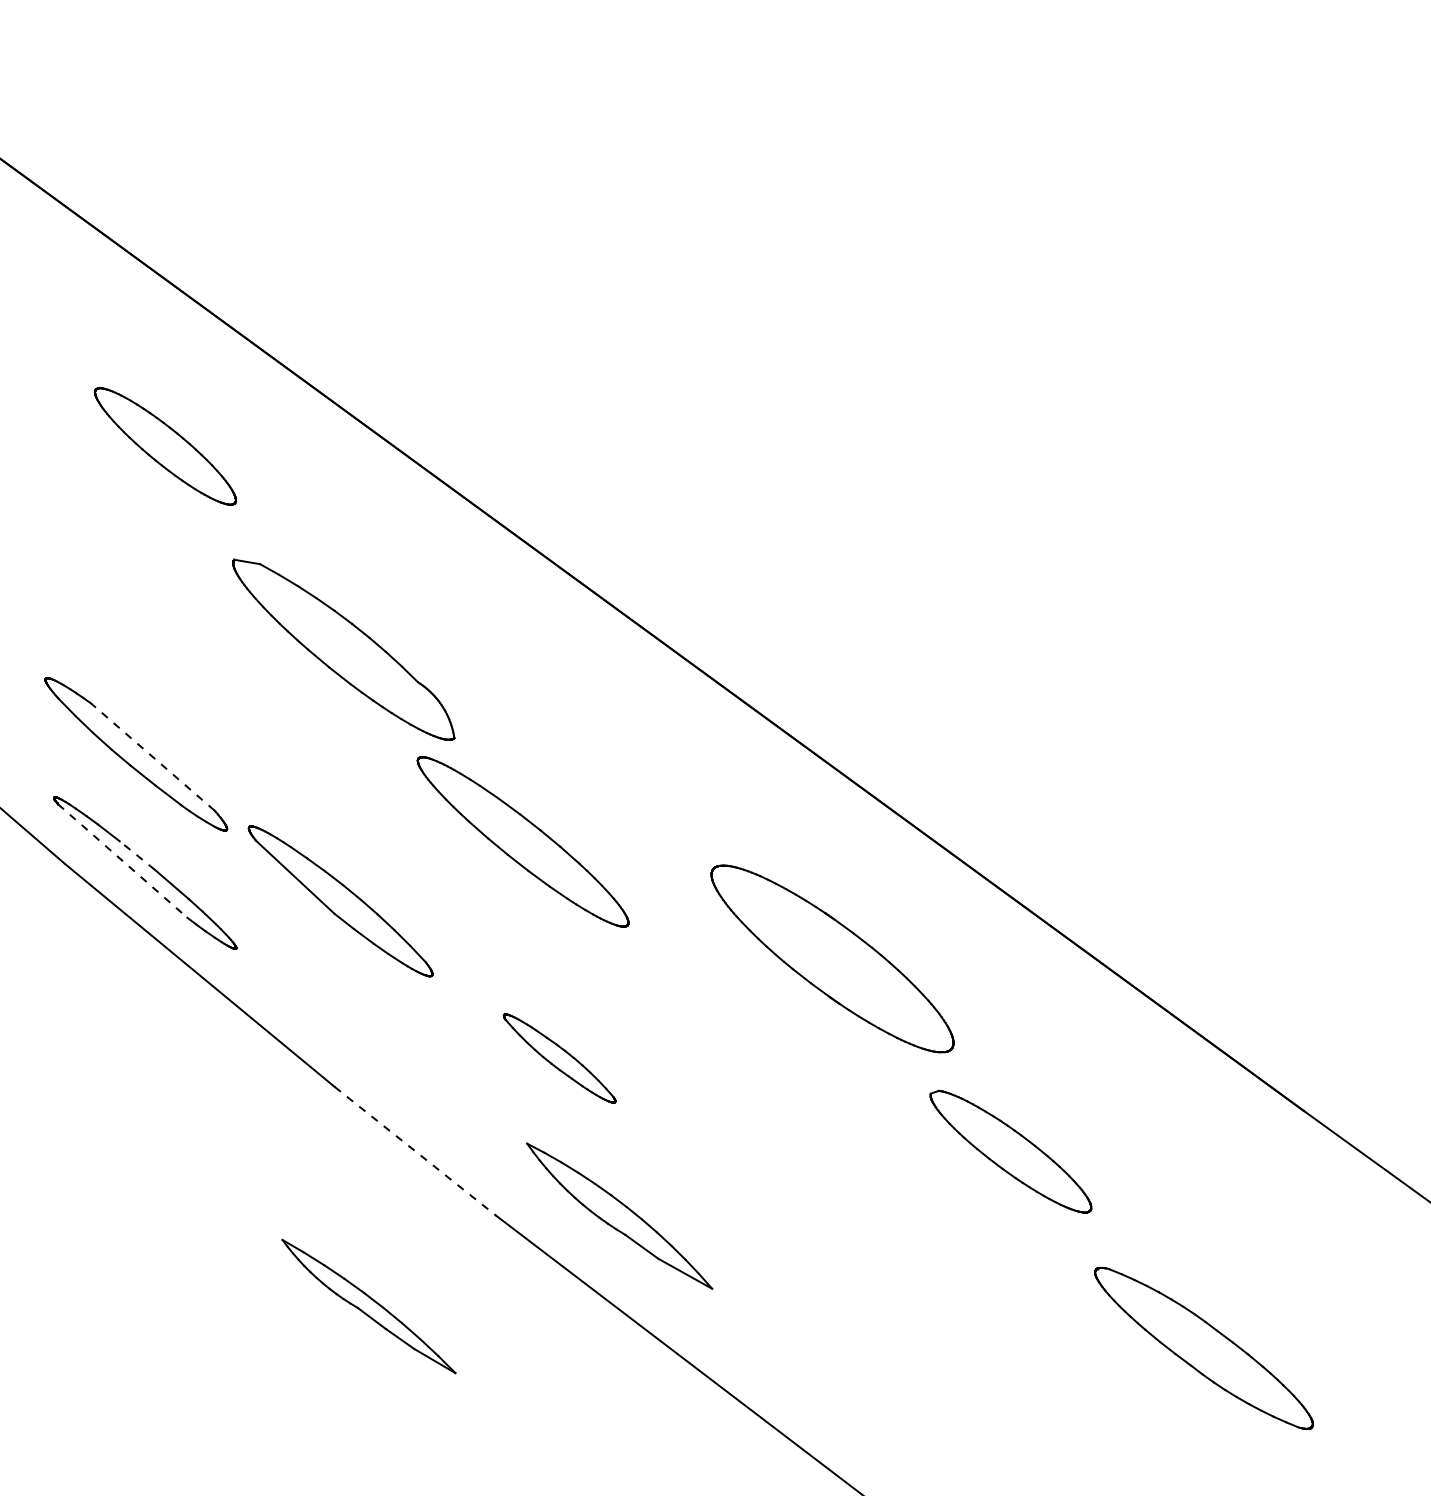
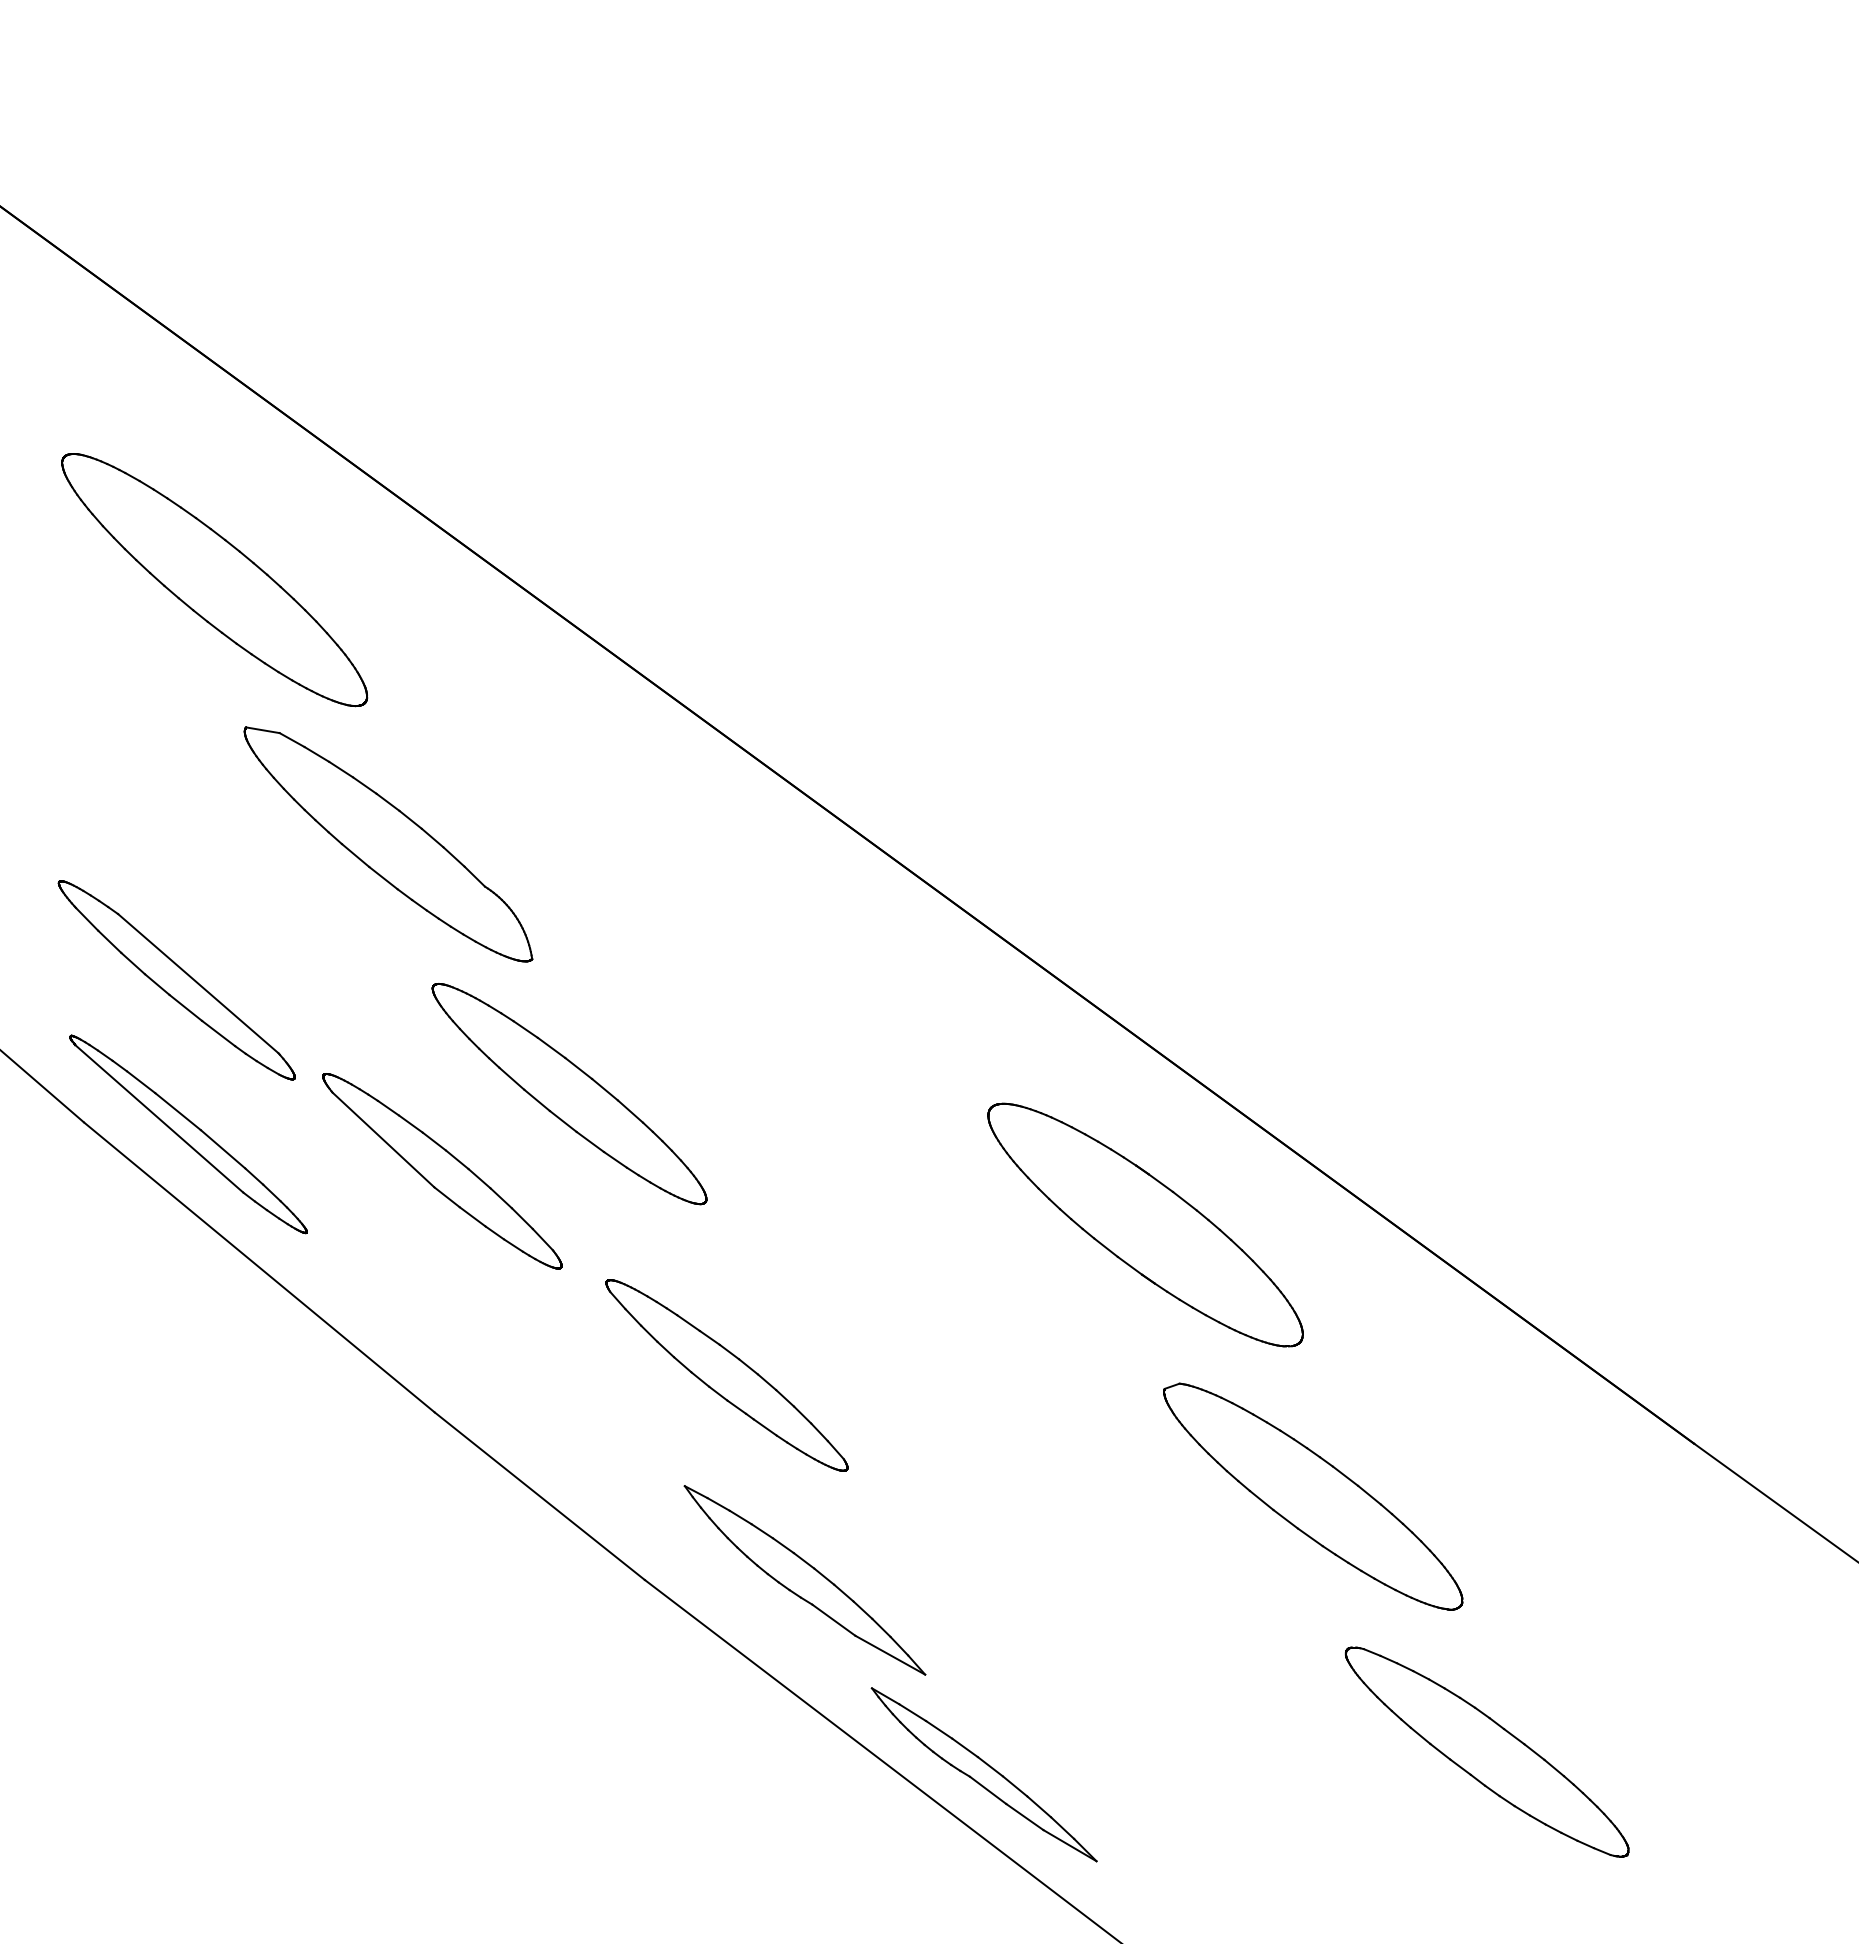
part: (165, 446) -> (214, 580), size x1.67
part: (343, 649) -> (388, 844), moved
line: (152, 756) -> (197, 983), dashed -> solid
part: (523, 842) -> (569, 1094), moved
line: (136, 855) -> (177, 1111), dashed -> solid
line: (122, 860) -> (159, 1118), dashed -> solid
part: (832, 958) -> (1145, 1224), moved
part: (559, 1058) -> (726, 1375), size x1.67
line: (416, 1151) -> (540, 1496), dashed -> solid
part: (1011, 1151) -> (1313, 1496), size x1.43
part: (368, 1306) -> (983, 1774), moved
part: (1203, 1347) -> (1486, 1751), moved

